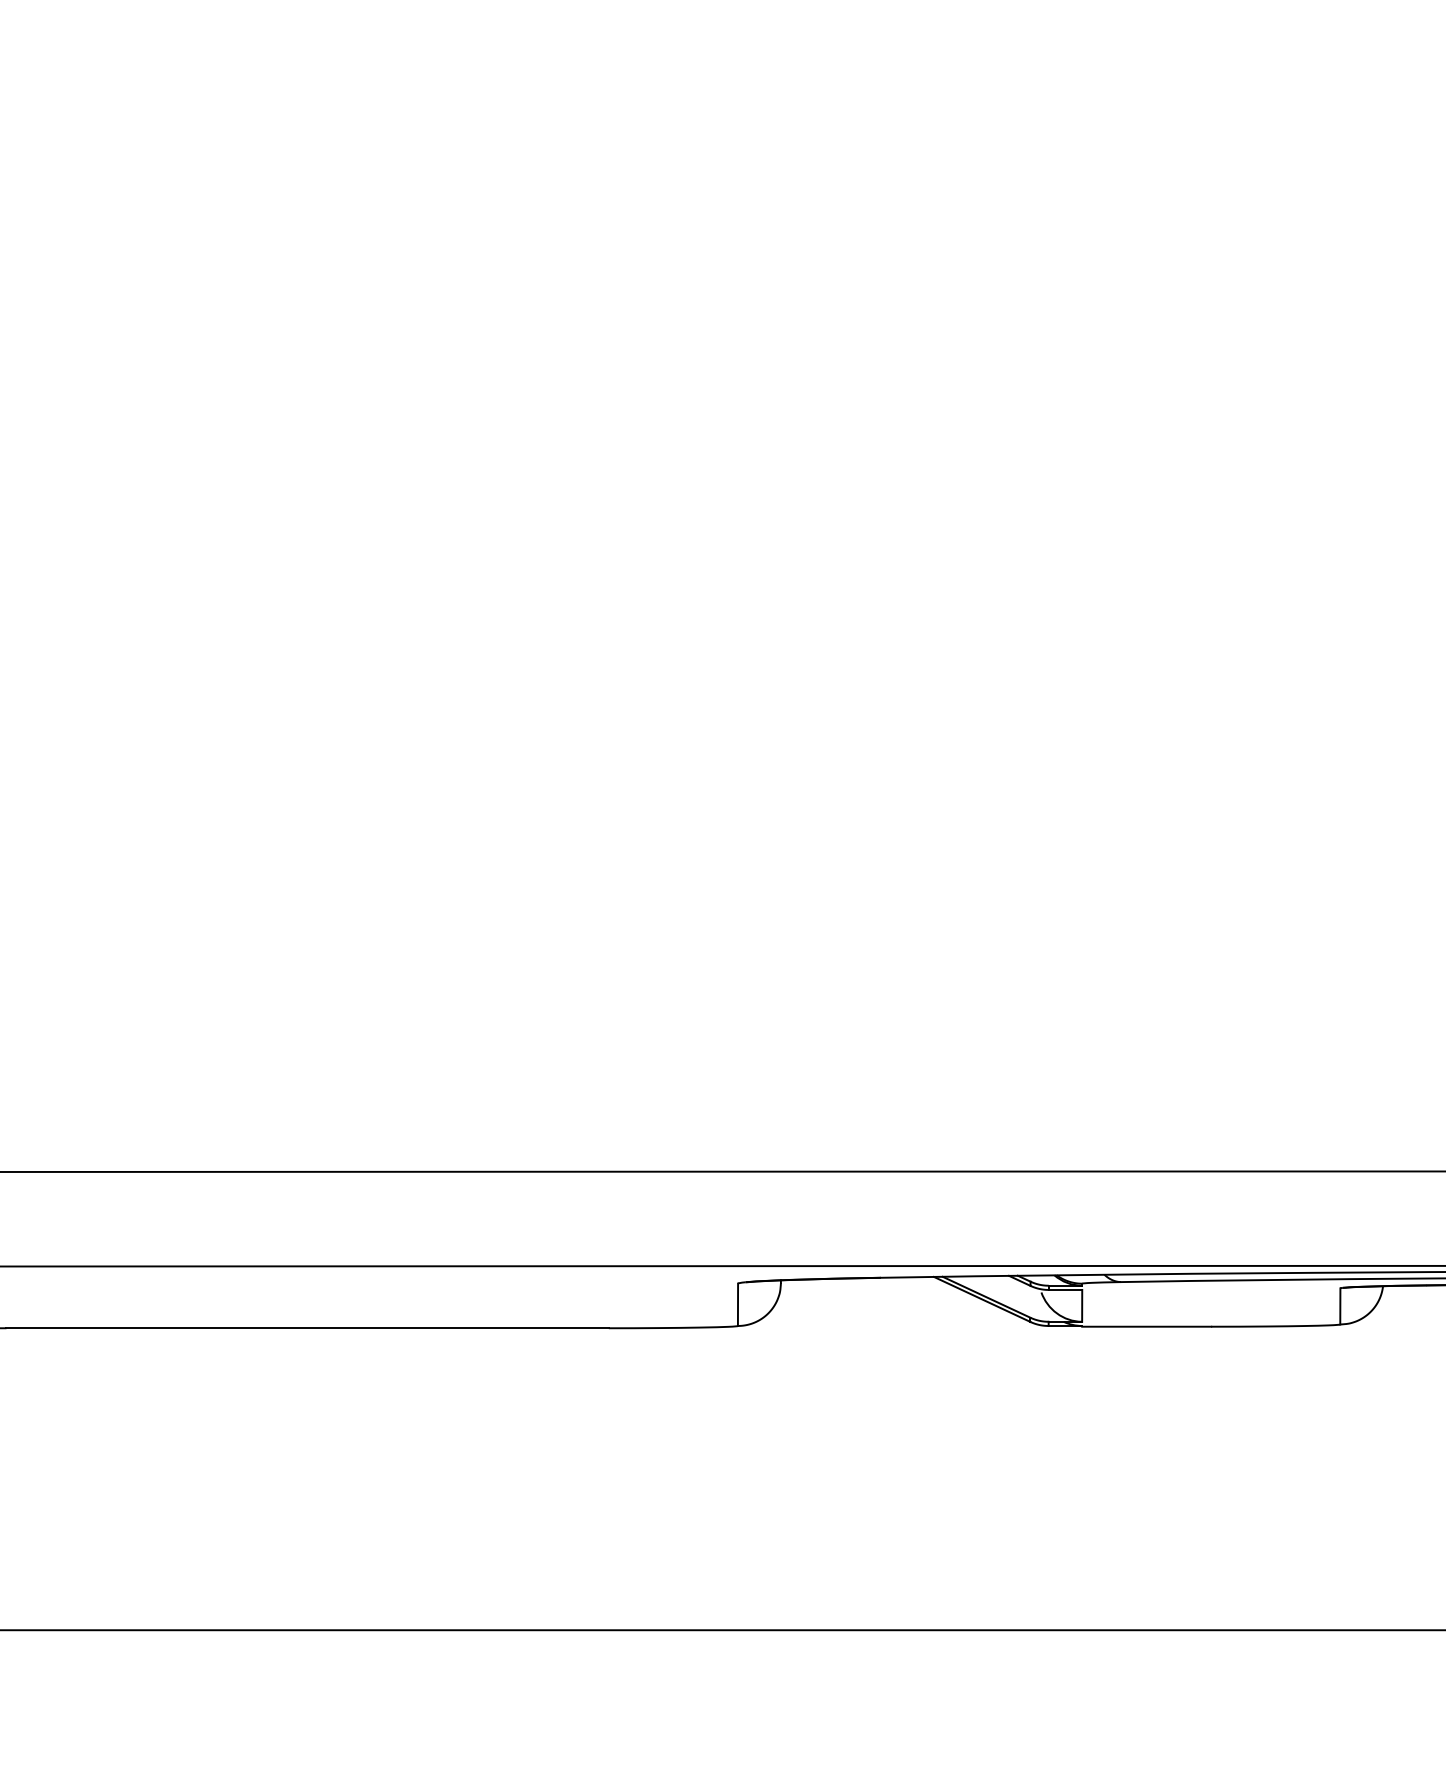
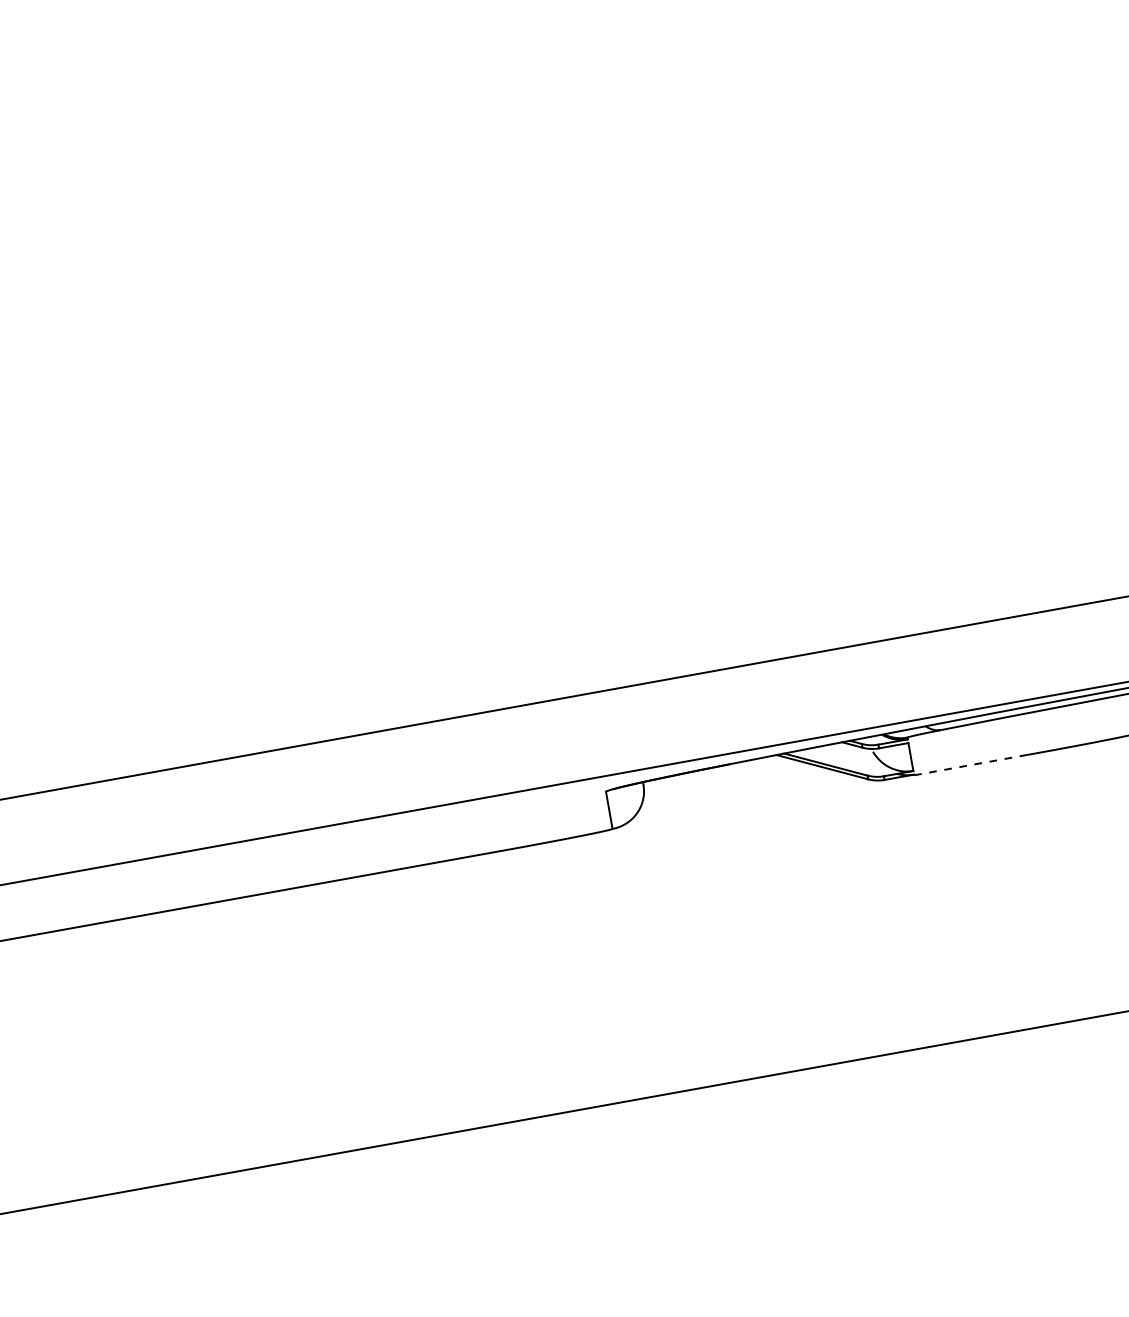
line: (1146, 1326) -> (970, 764), solid -> dashed

